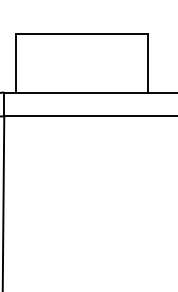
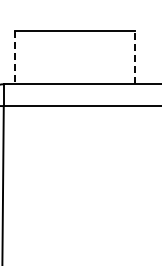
line: (16, 63) -> (14, 57), solid -> dashed
line: (147, 63) -> (134, 57), solid -> dashed

